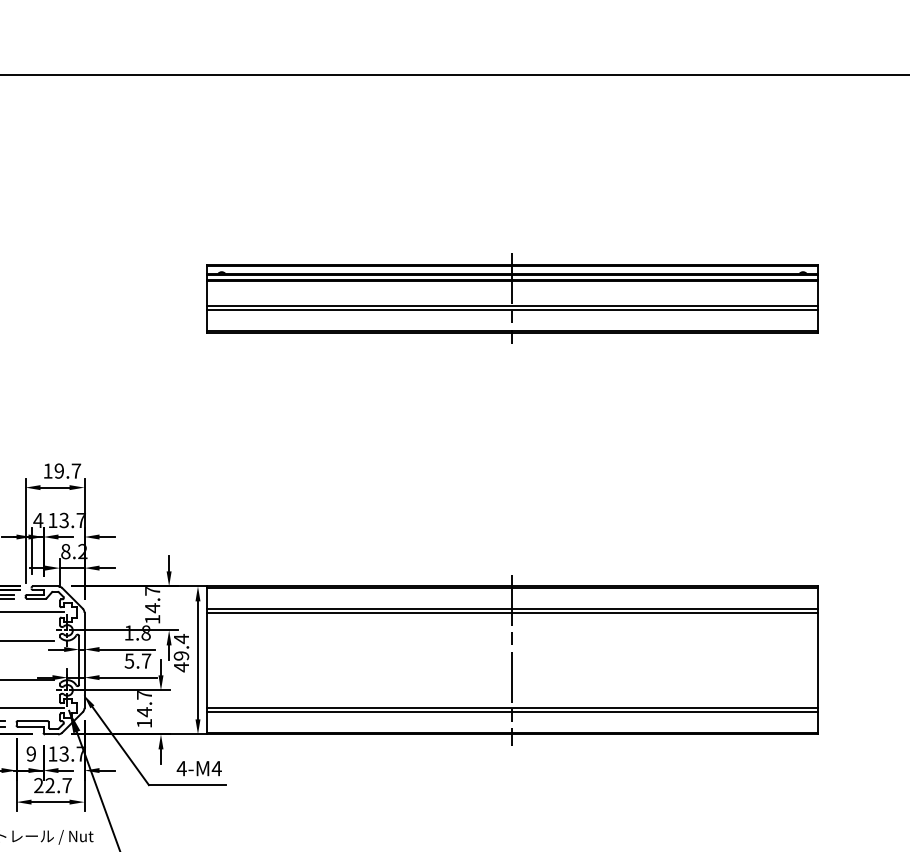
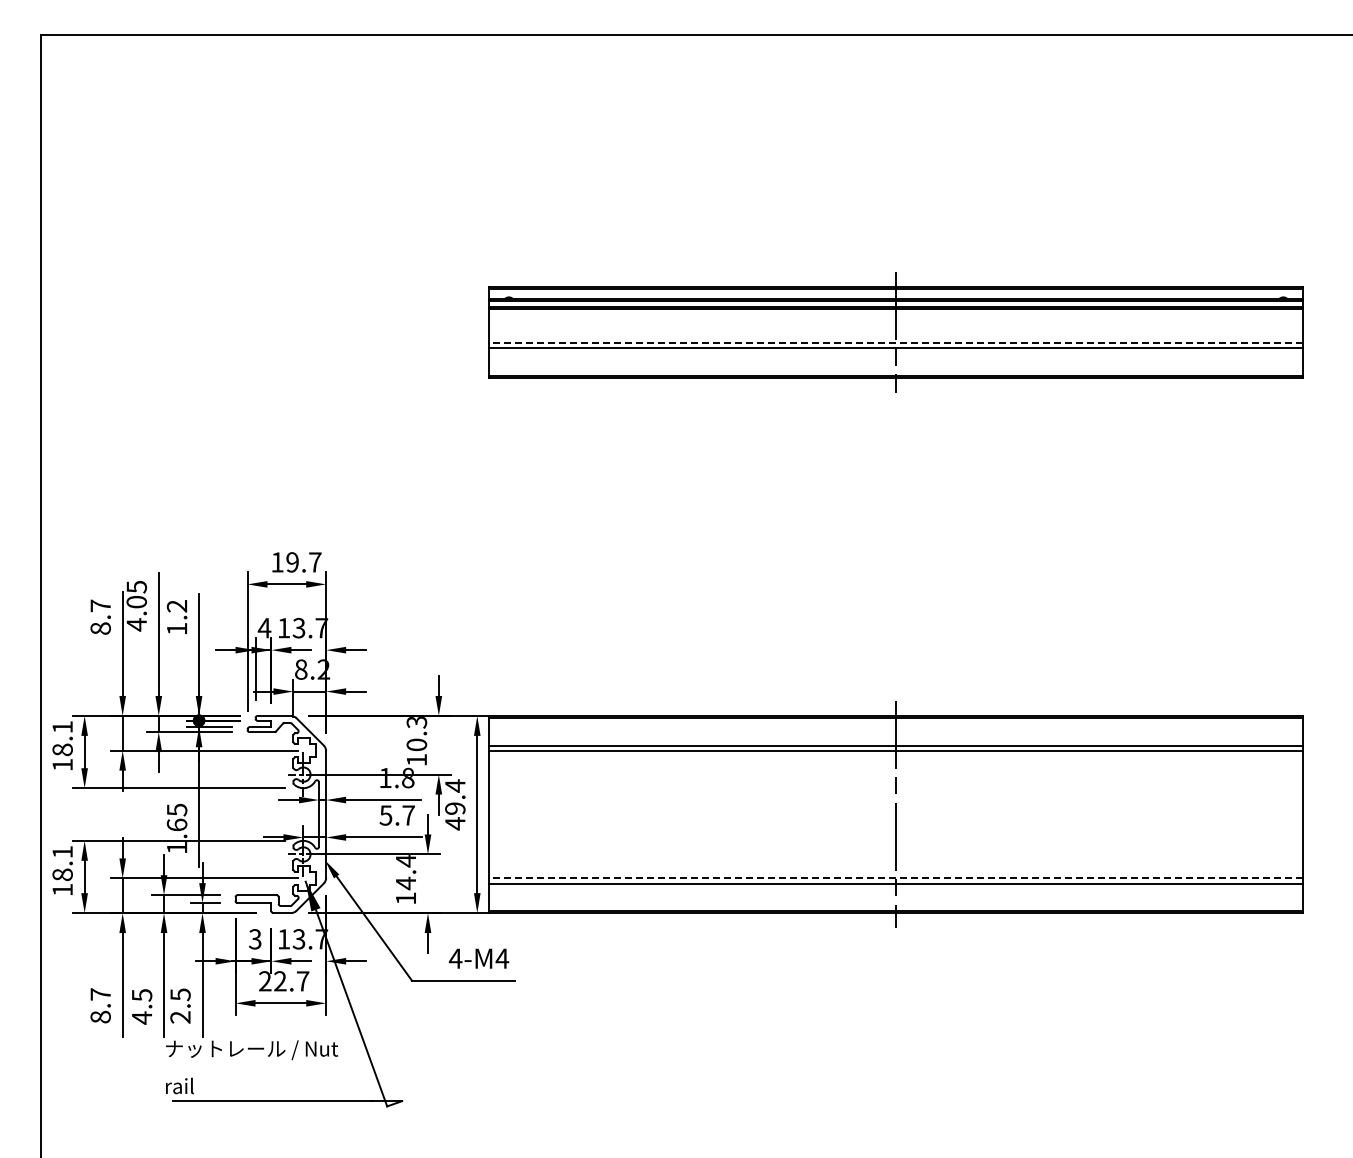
line: (511, 306) -> (895, 342), solid -> dashed
text: (152, 600) -> (416, 734), 14.7 -> 10.3
text: (144, 695) -> (405, 861), 14.7 -> 14.4
line: (511, 707) -> (895, 877), solid -> dashed
text: (30, 754) -> (254, 939), 9 -> 3

